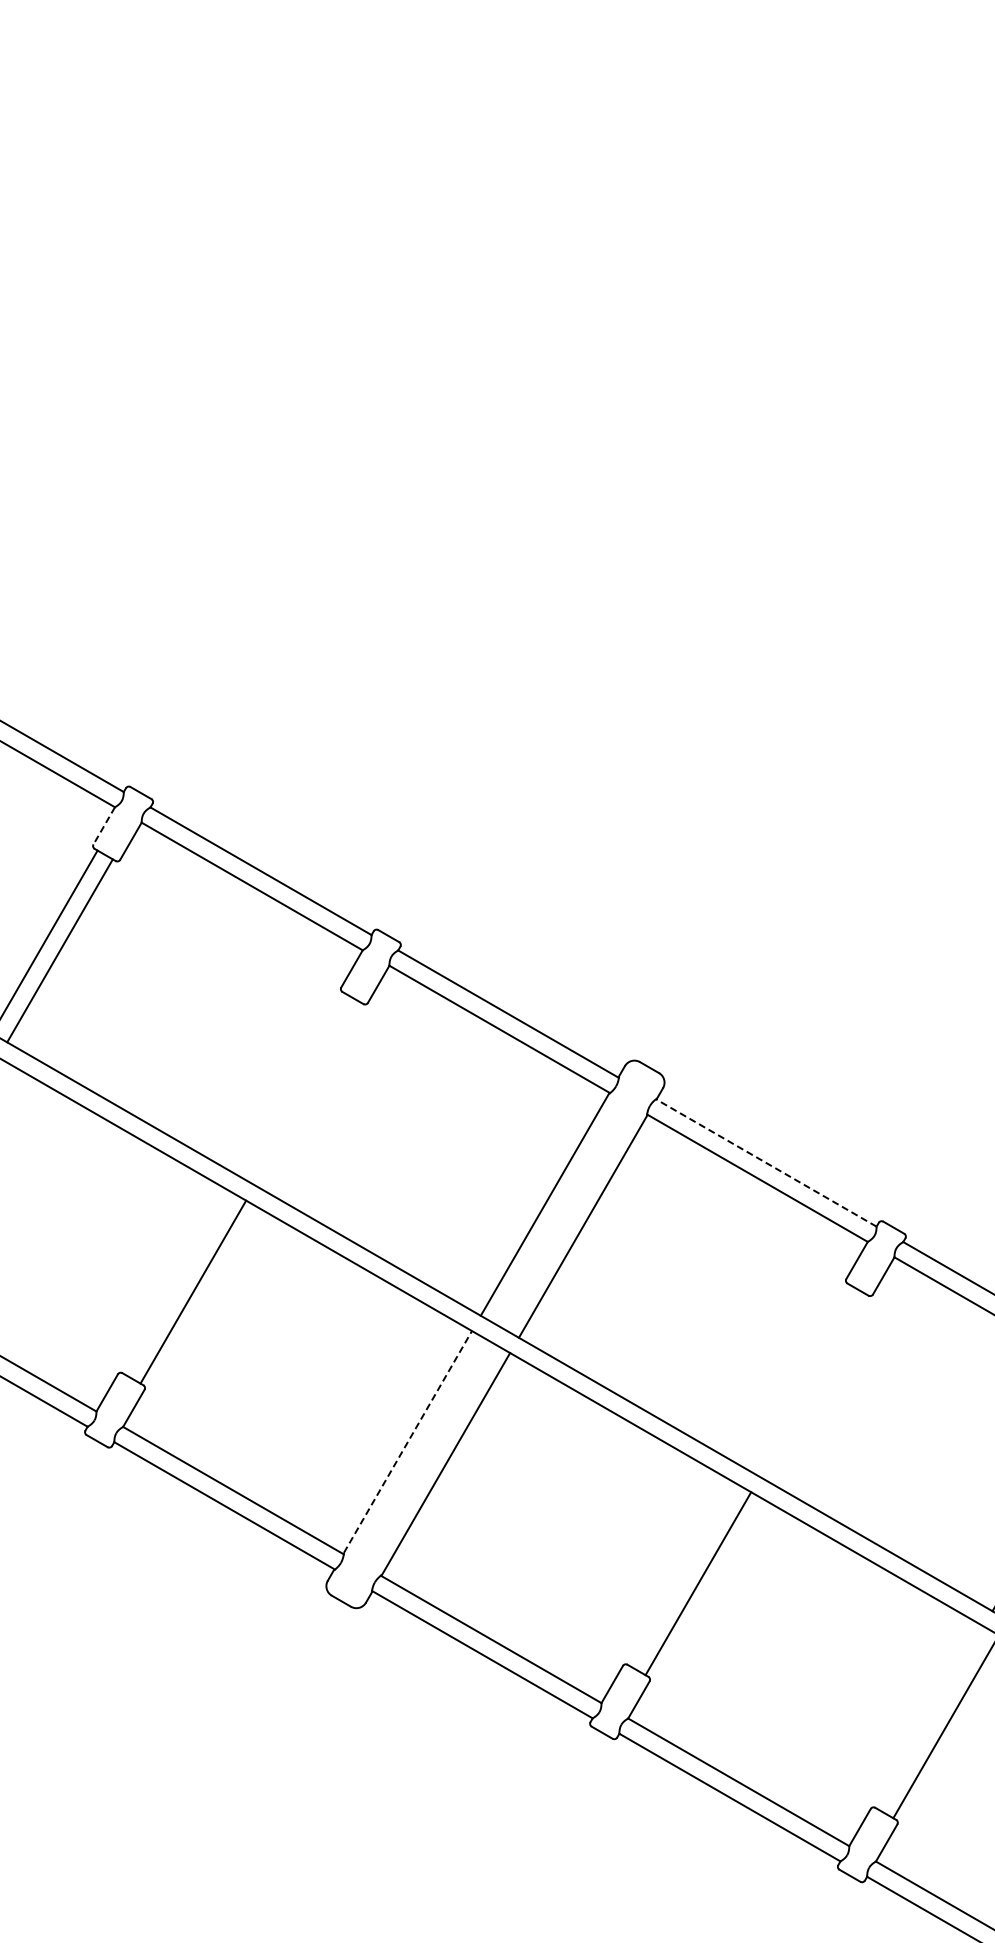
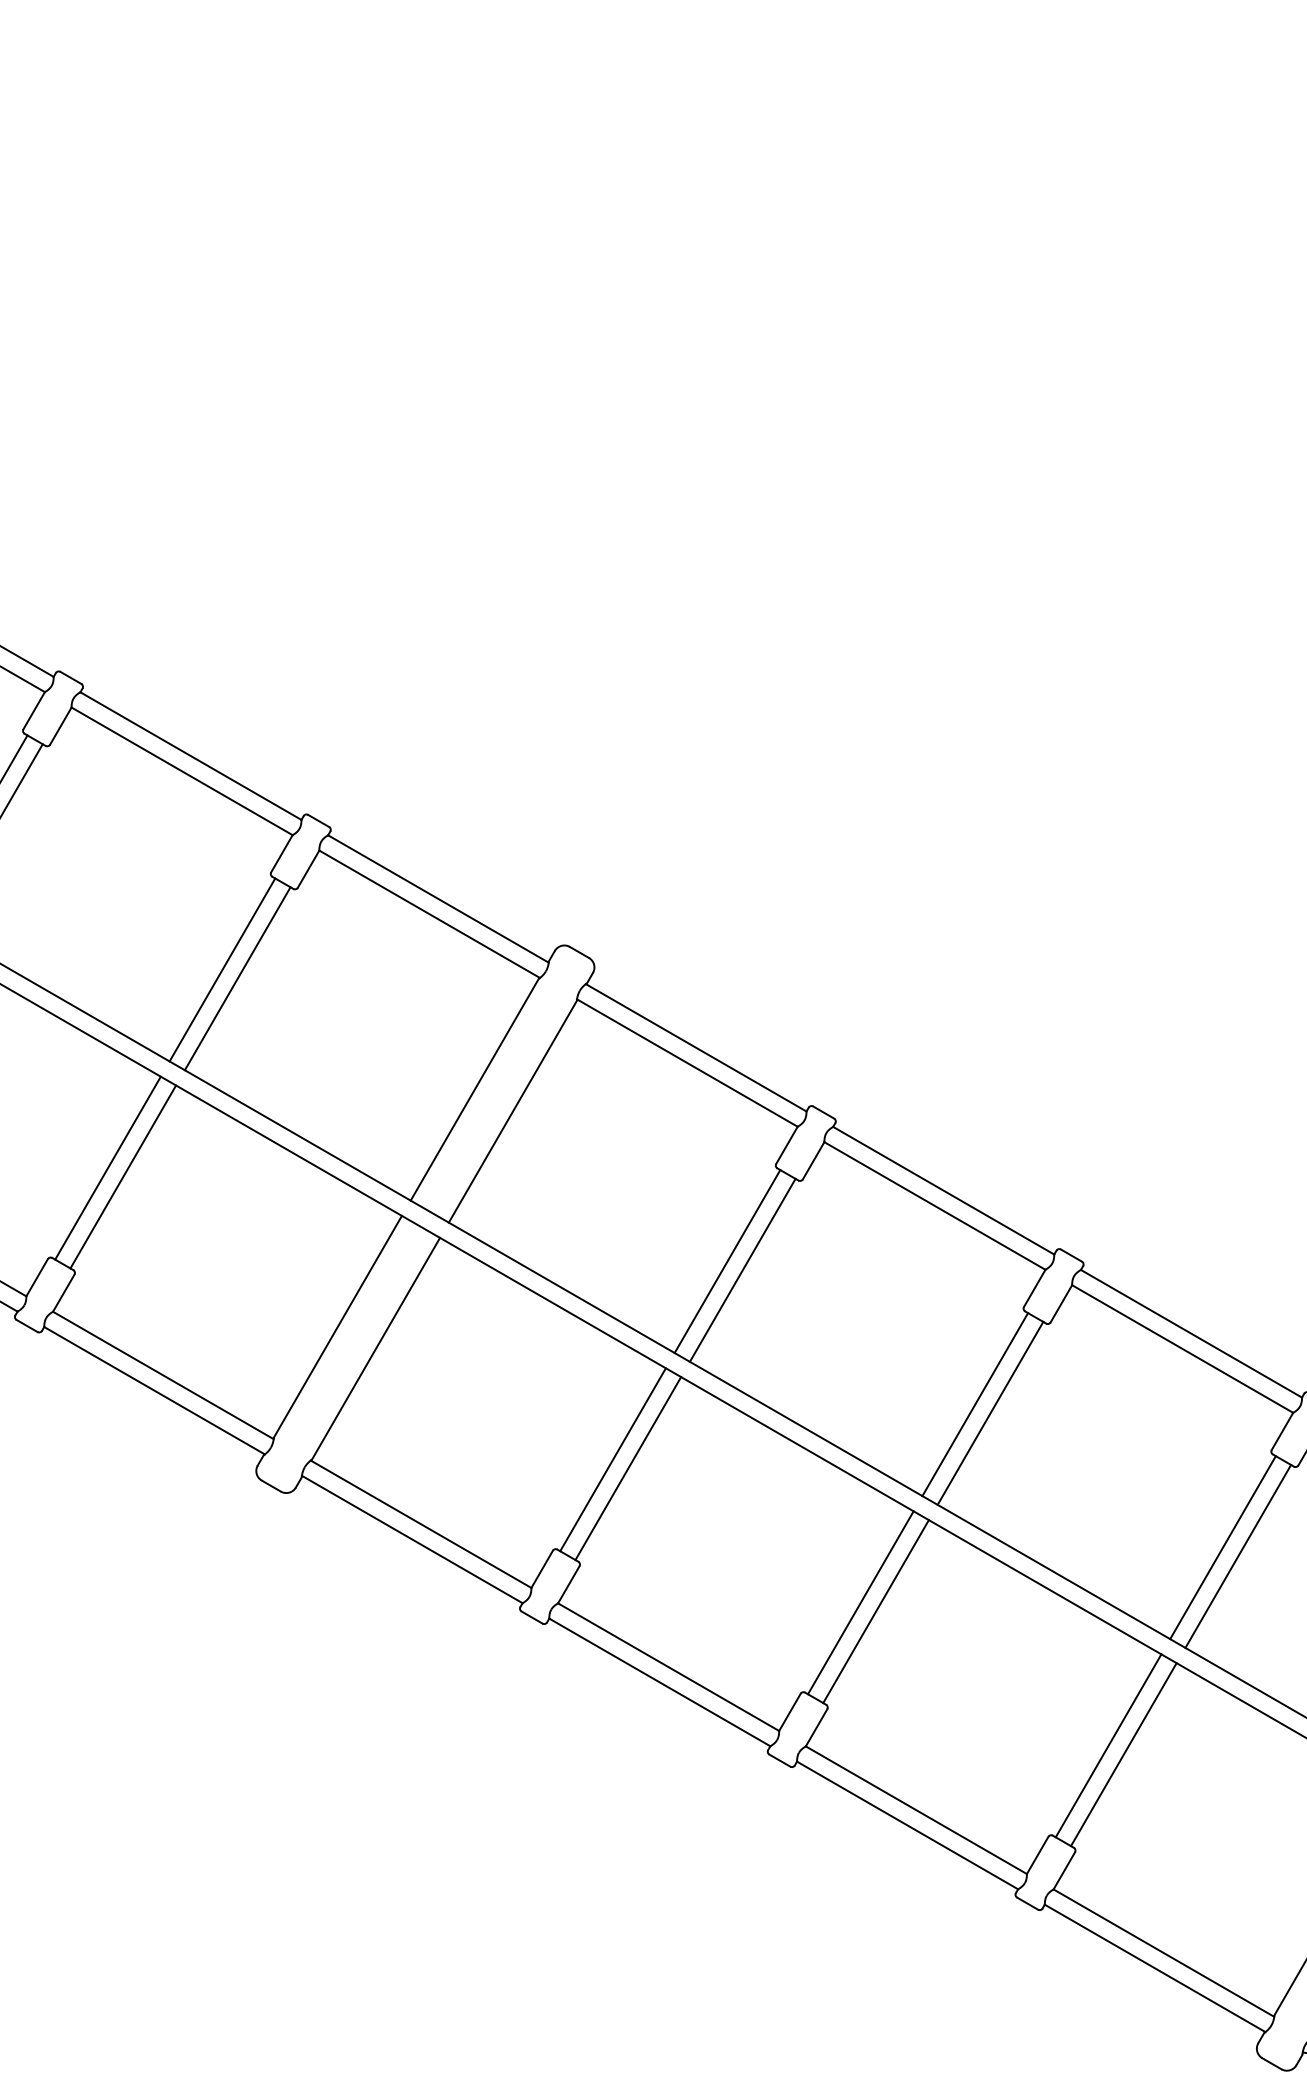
line: (103, 826) -> (33, 711), dashed -> solid
line: (292, 1084) -> (222, 969), added
line: (307, 1093) -> (237, 978), added
line: (765, 1162) -> (695, 1047), dashed -> solid
line: (177, 1282) -> (107, 1167), added
line: (797, 1376) -> (727, 1261), added
line: (812, 1384) -> (742, 1269), added
line: (408, 1441) -> (338, 1326), dashed -> solid
line: (682, 1574) -> (612, 1459), added
line: (930, 1717) -> (860, 1602), added

